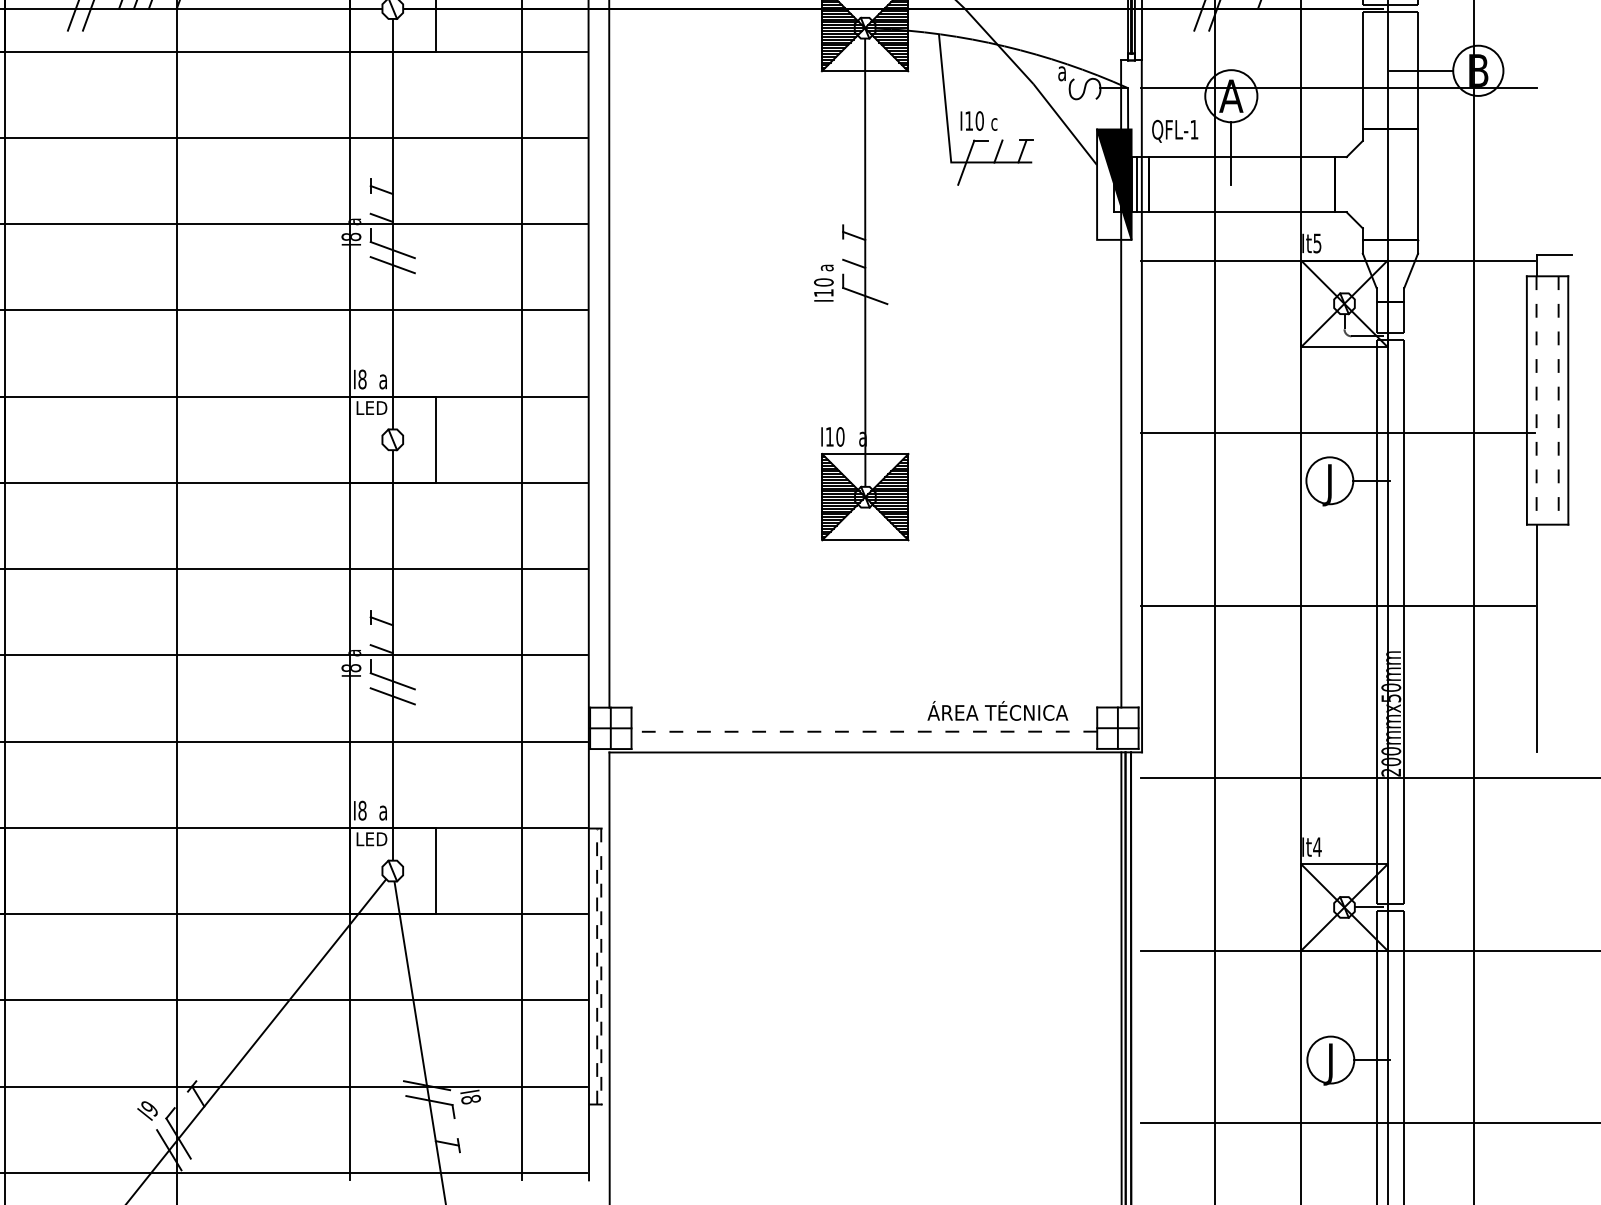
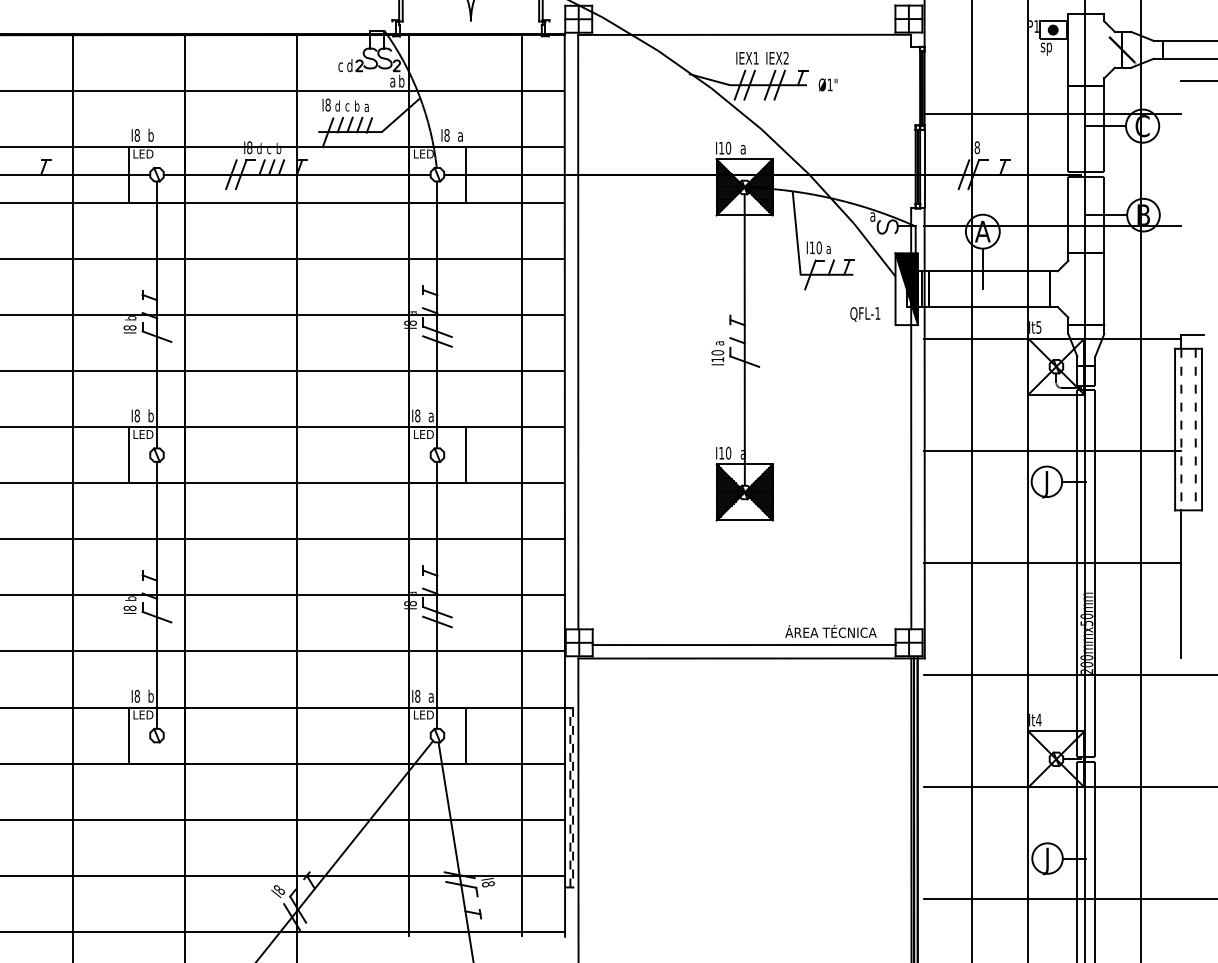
text: (994, 123) -> (828, 249), c -> a
text: (1175, 131) -> (865, 314), moved
line: (863, 732) -> (743, 645), dashed -> solid
text: (149, 1109) -> (279, 890), I9 -> I8

